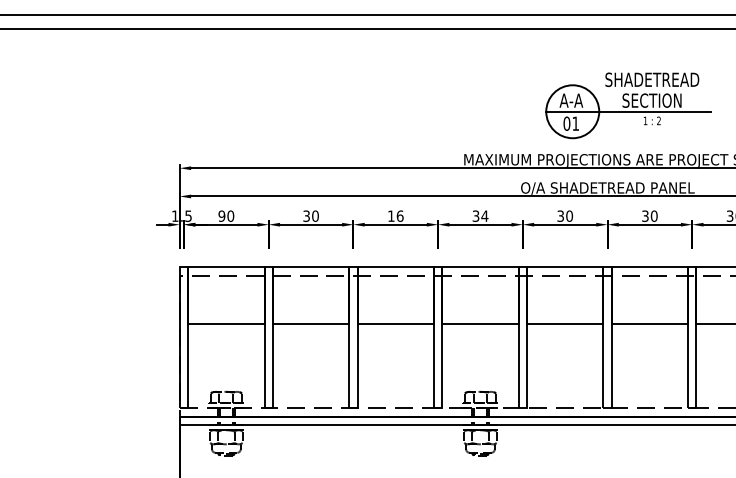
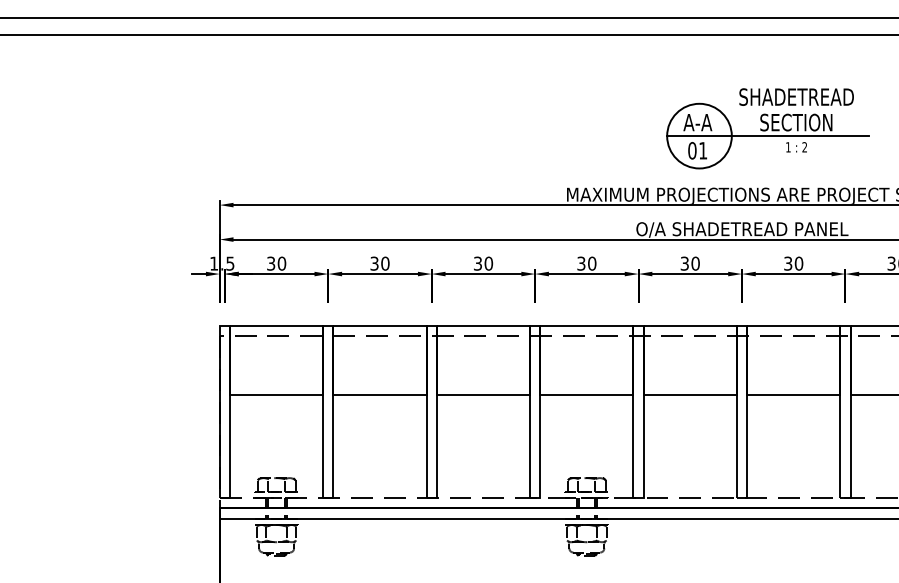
text: (221, 216) -> (270, 263), 90 -> 30
text: (395, 216) -> (483, 263), 16 -> 30
text: (484, 216) -> (591, 263), 34 -> 30

